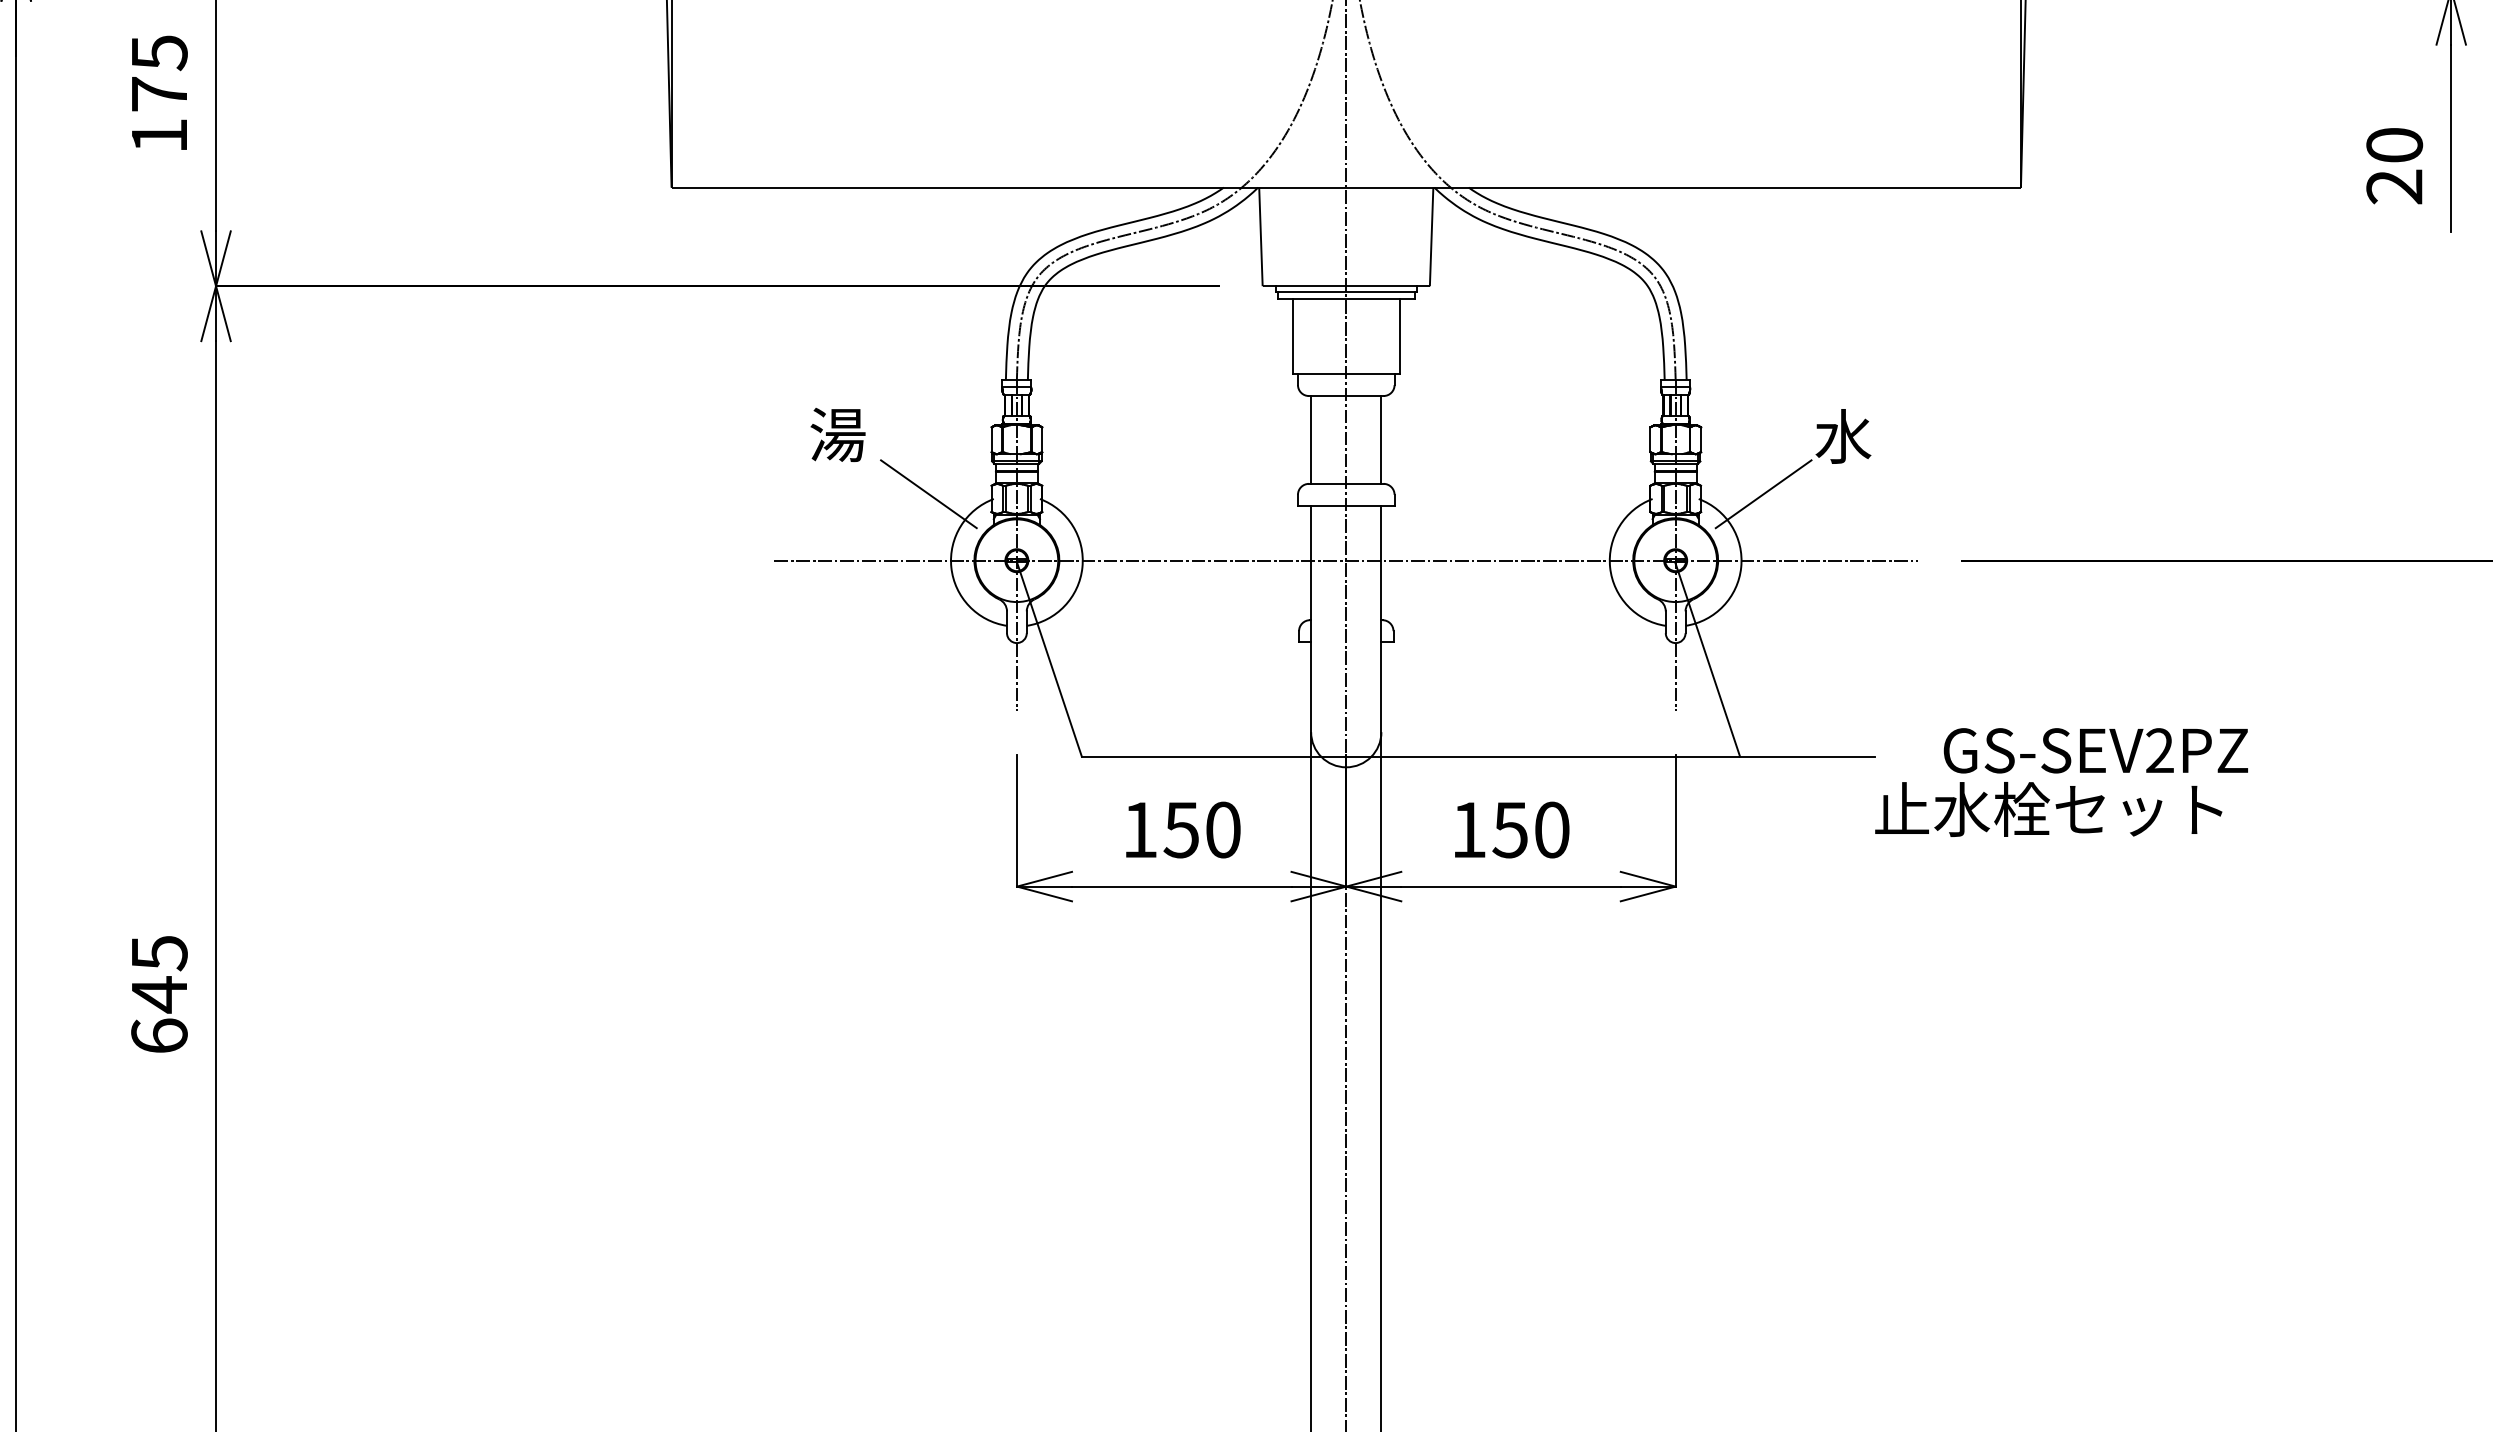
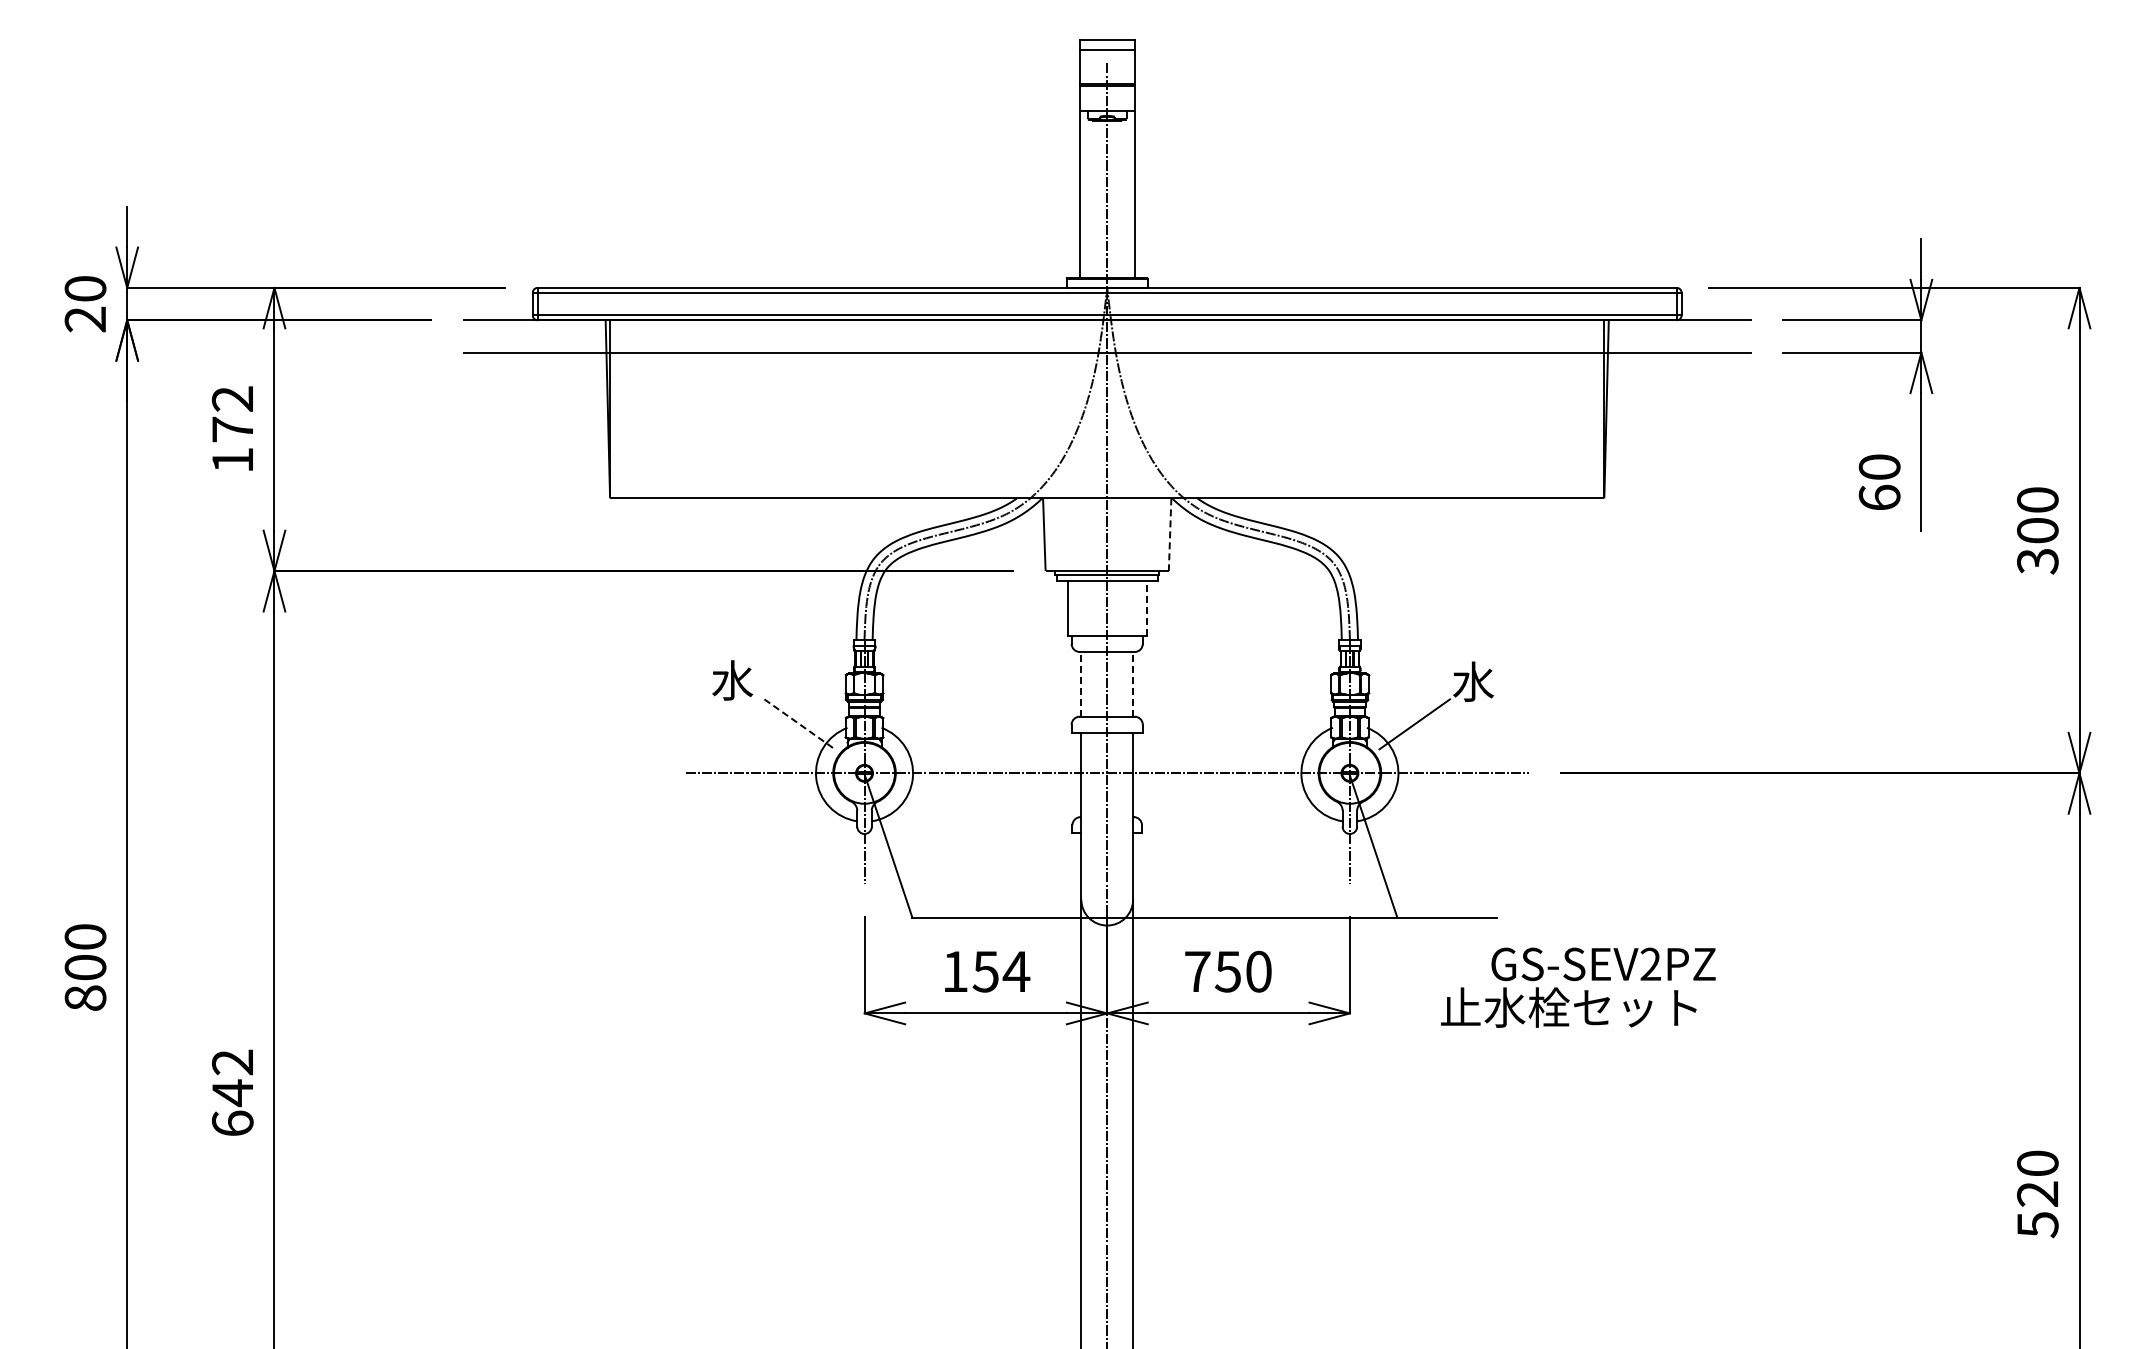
text: (159, 53) -> (232, 399), 175 -> 172
text: (2394, 186) -> (1879, 497), 20 -> 60
line: (1432, 237) -> (1170, 535), solid -> dashed
line: (1399, 337) -> (1146, 608), solid -> dashed
text: (837, 434) -> (732, 680), 湯 -> 水
line: (1311, 438) -> (1081, 683), solid -> dashed
line: (1381, 438) -> (1133, 683), solid -> dashed
line: (929, 494) -> (800, 724), solid -> dashed
text: (2061, 782) -> (1578, 987), moved
text: (1223, 829) -> (1016, 971), 150 -> 154
text: (1468, 829) -> (1197, 971), 150 -> 750
text: (159, 953) -> (232, 1062), 645 -> 642

